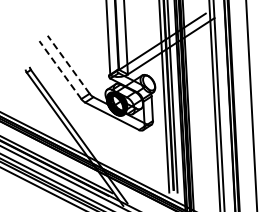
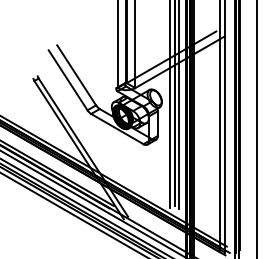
line: (68, 64) -> (76, 75), dashed -> solid
line: (60, 70) -> (68, 80), dashed -> solid

